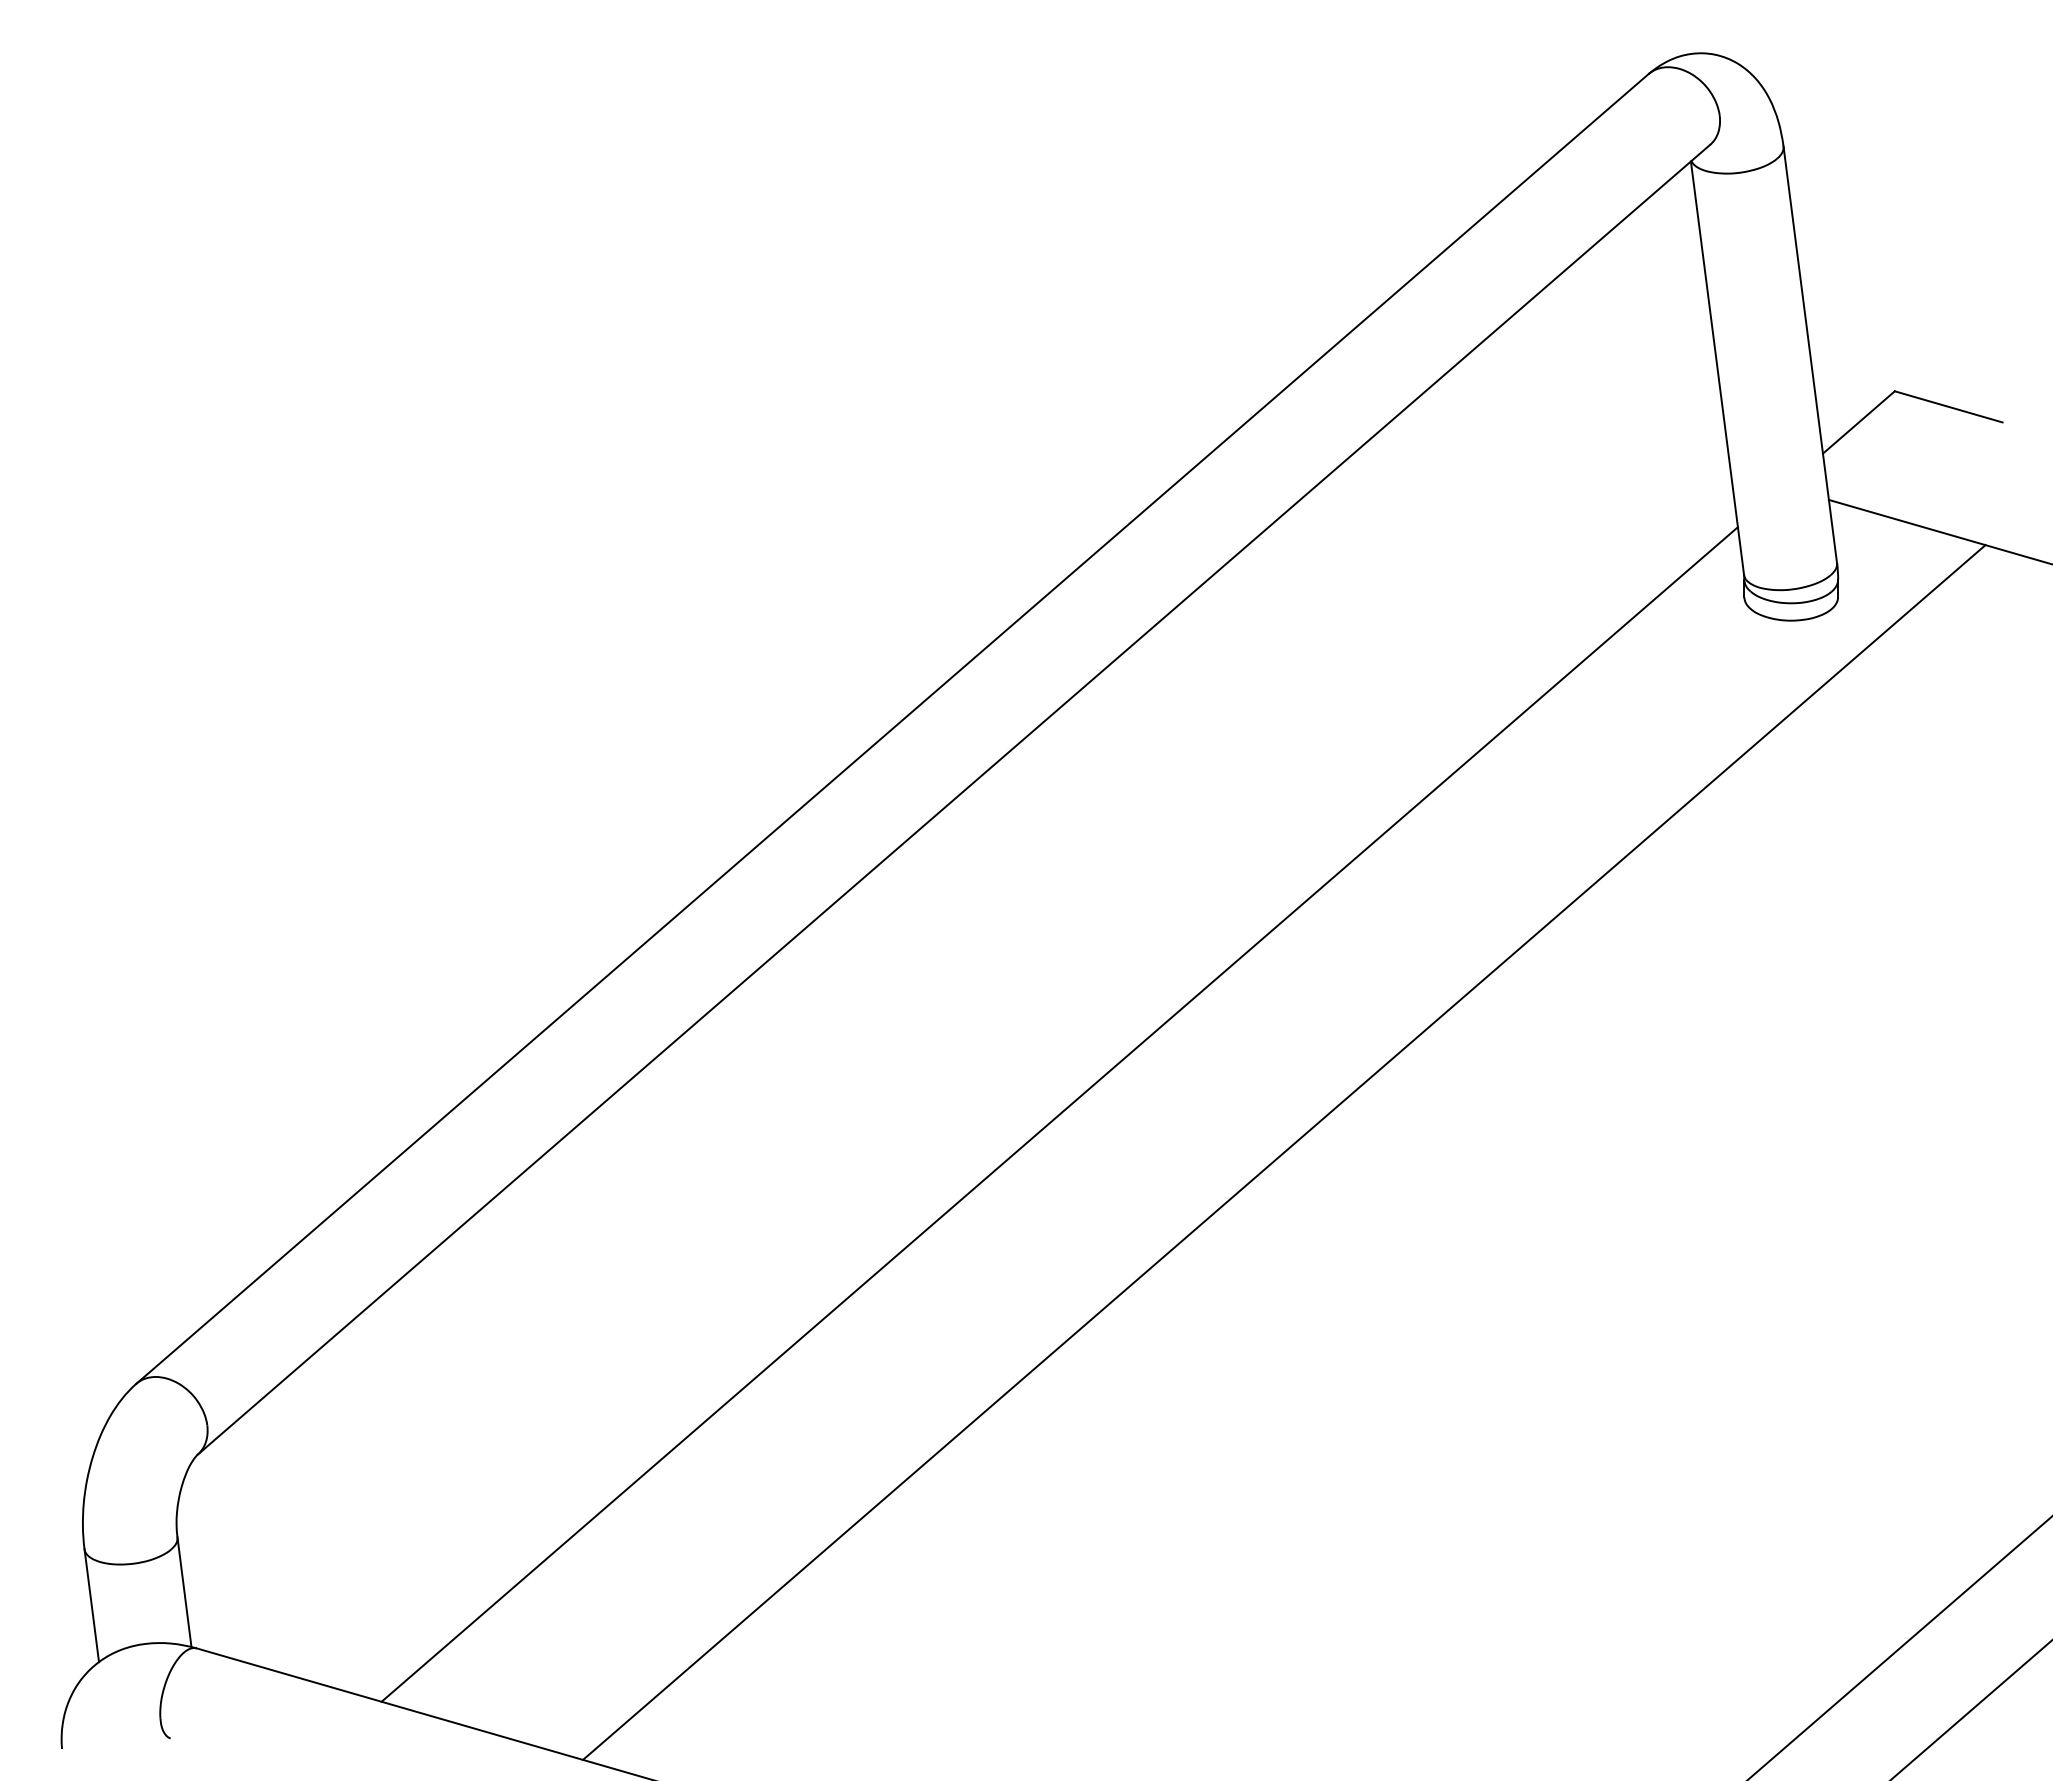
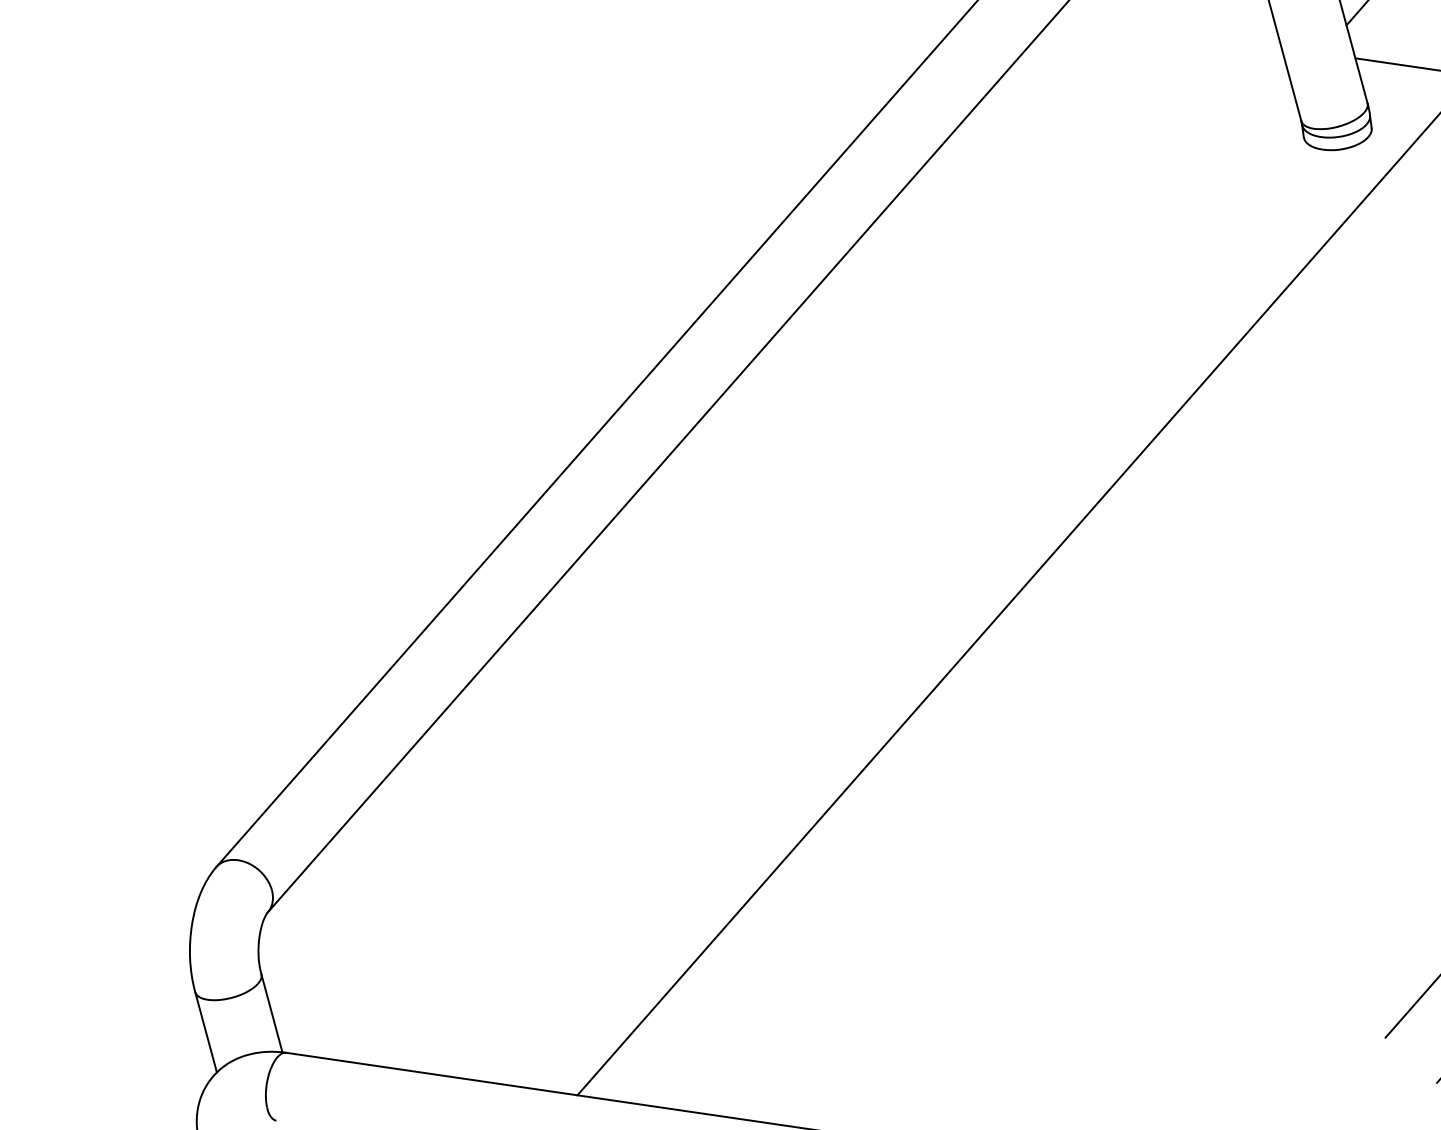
line: (1059, 1114) -> (858, 580), removed

